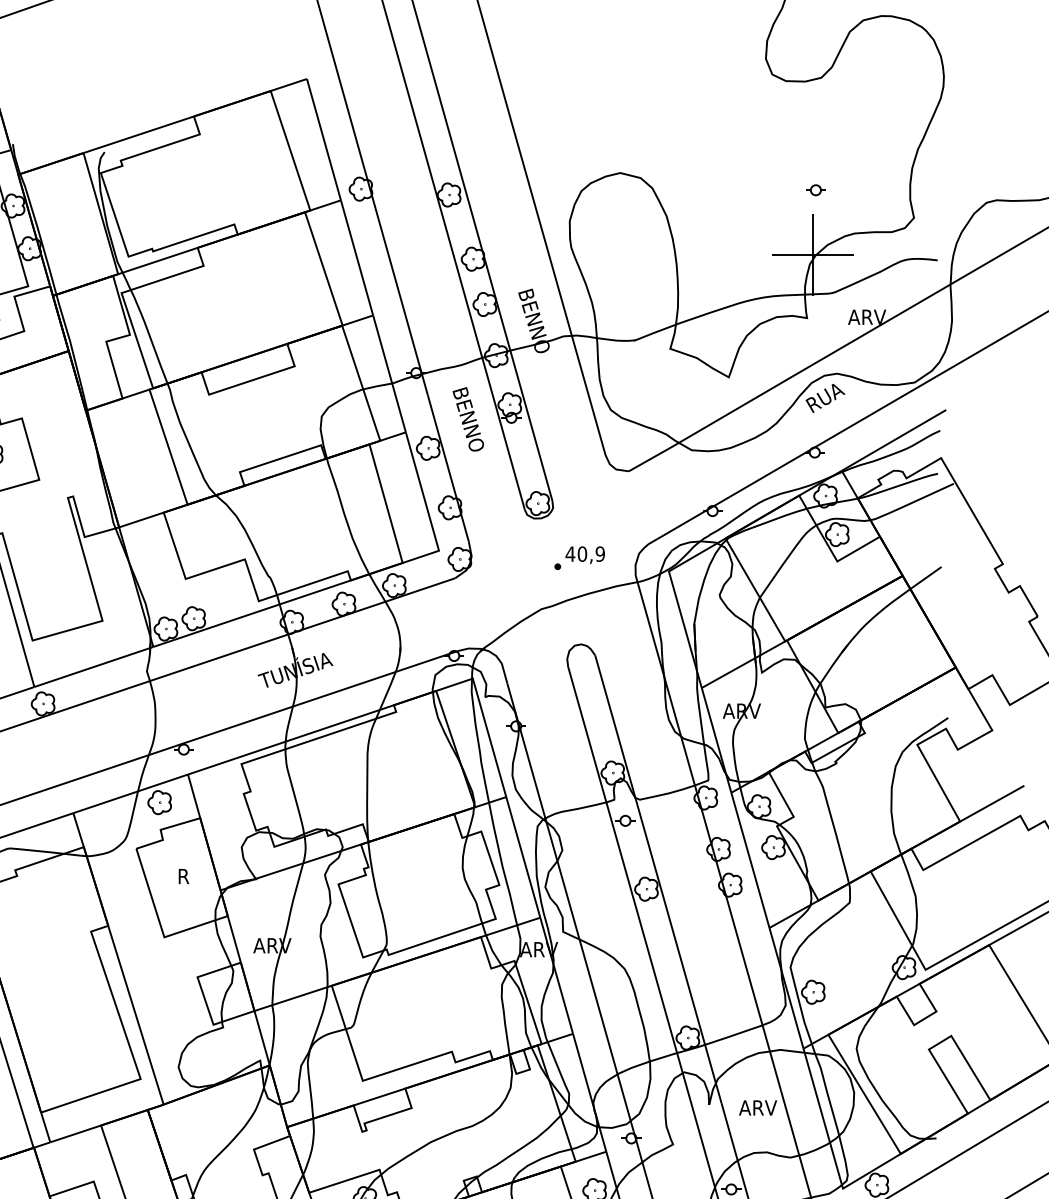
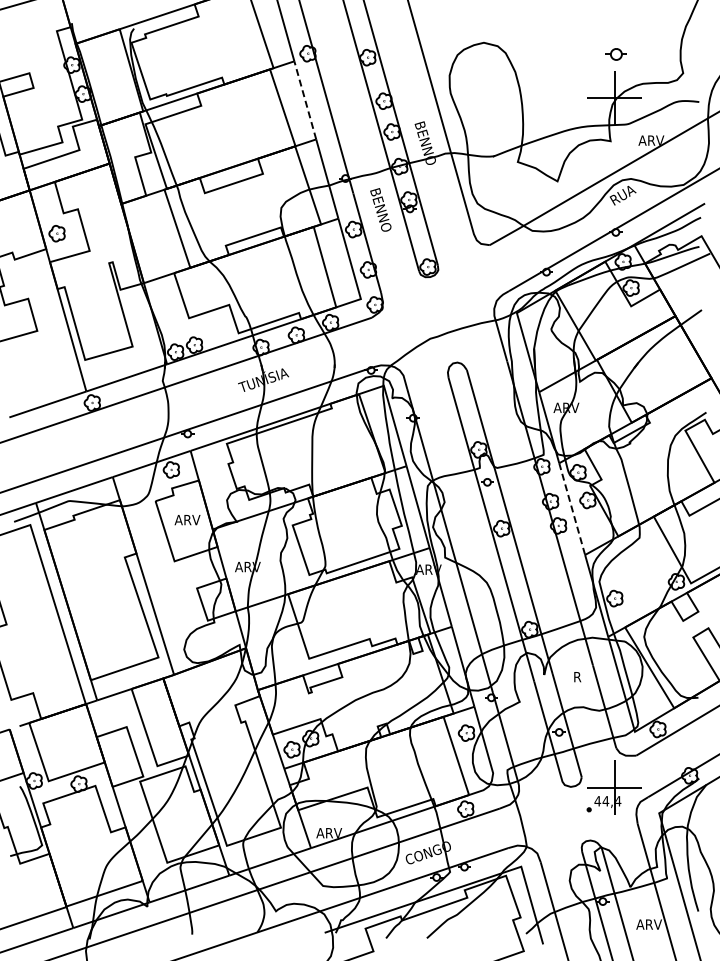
part: (815, 190) -> (616, 54), size x1.6
line: (357, 258) -> (305, 100), solid -> dashed
part: (579, 558) -> (456, 304), removed
line: (750, 860) -> (572, 509), solid -> dashed
text: (183, 877) -> (187, 520), R -> ARV
text: (758, 1108) -> (577, 677), ARV -> R

